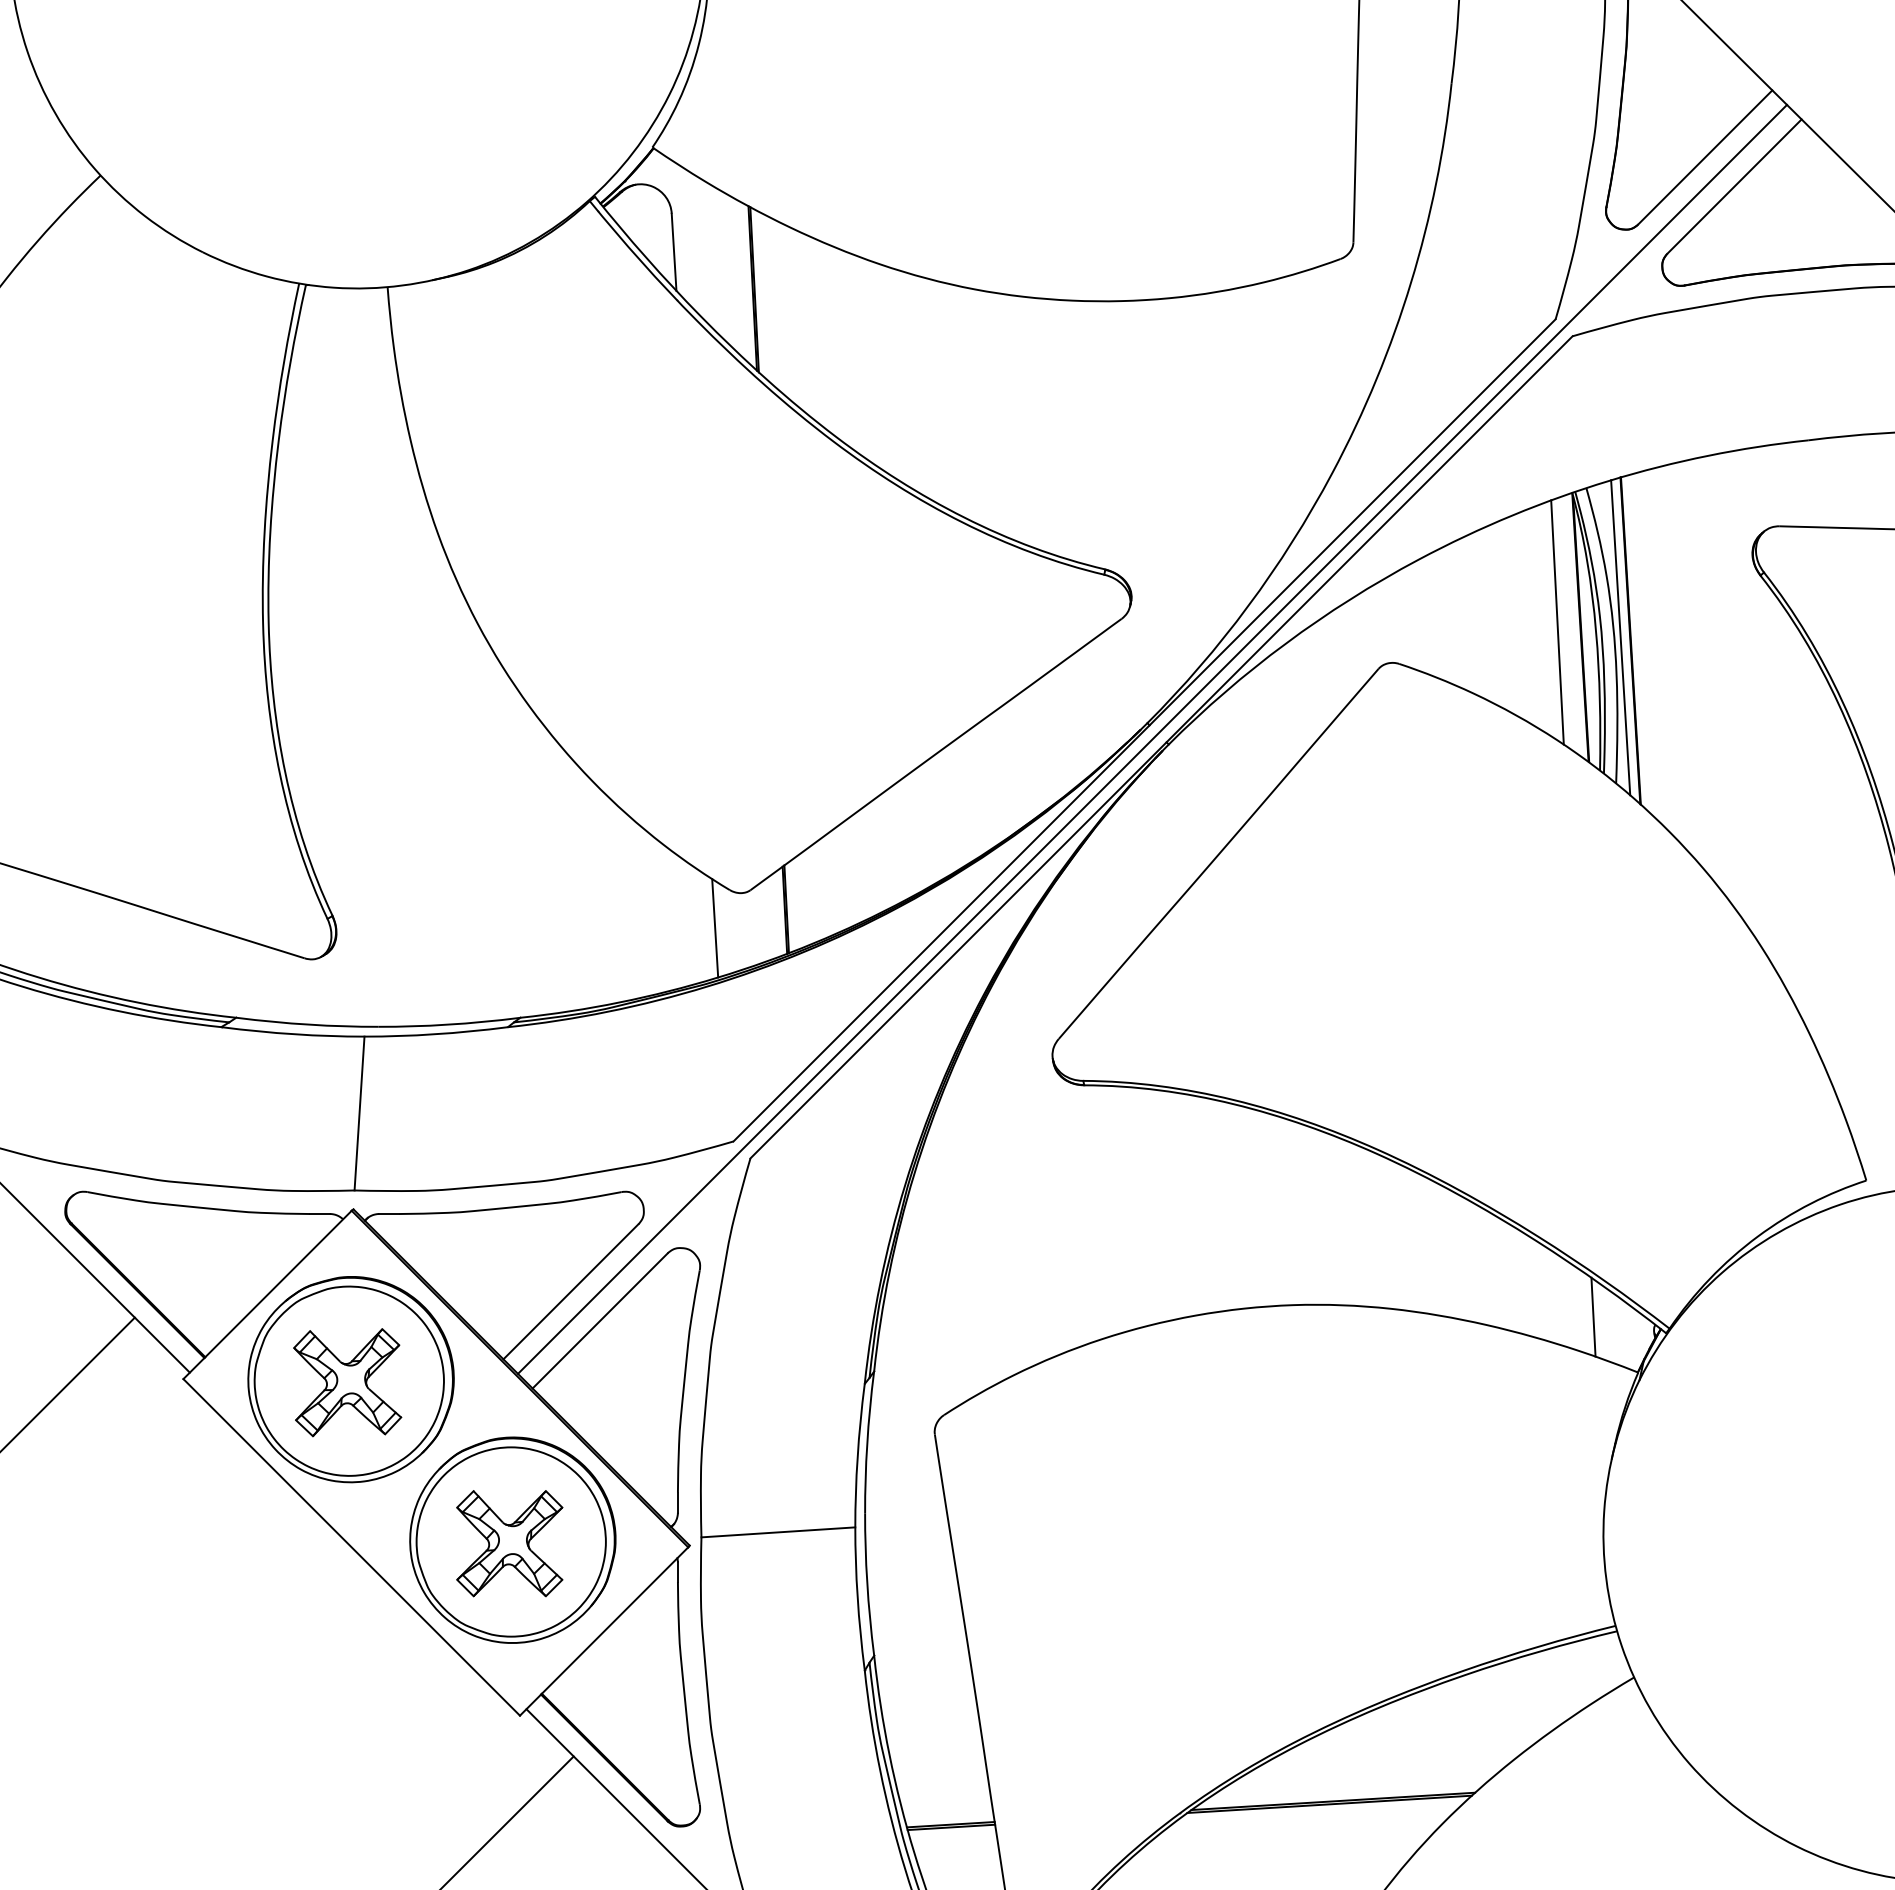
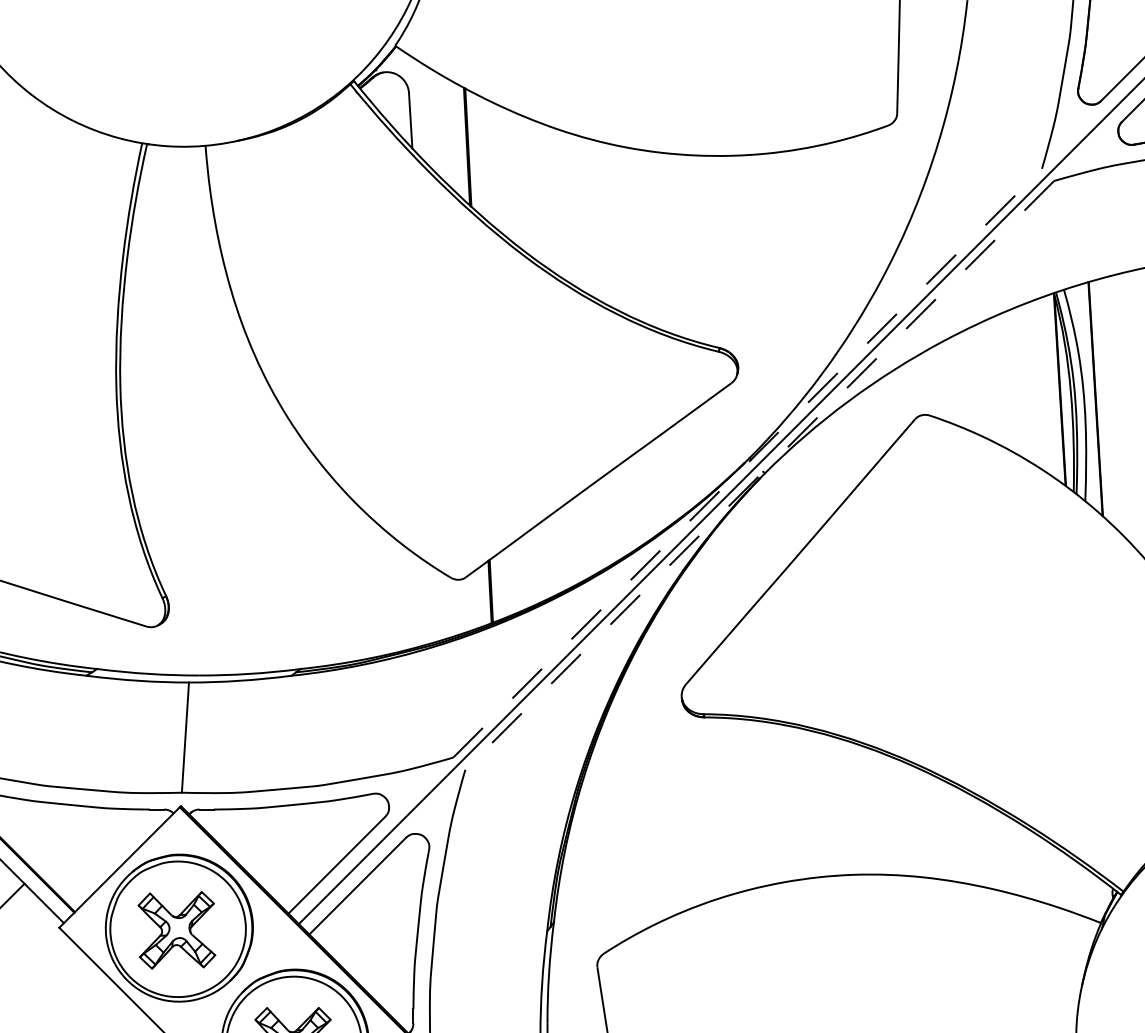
line: (1557, 622) -> (1043, 385), removed
line: (1620, 637) -> (1088, 396), removed
line: (1144, 730) -> (747, 463), solid -> dashed
line: (1161, 747) -> (759, 475), solid -> dashed
line: (715, 928) -> (440, 605), removed
line: (1593, 1316) -> (1069, 882), removed

